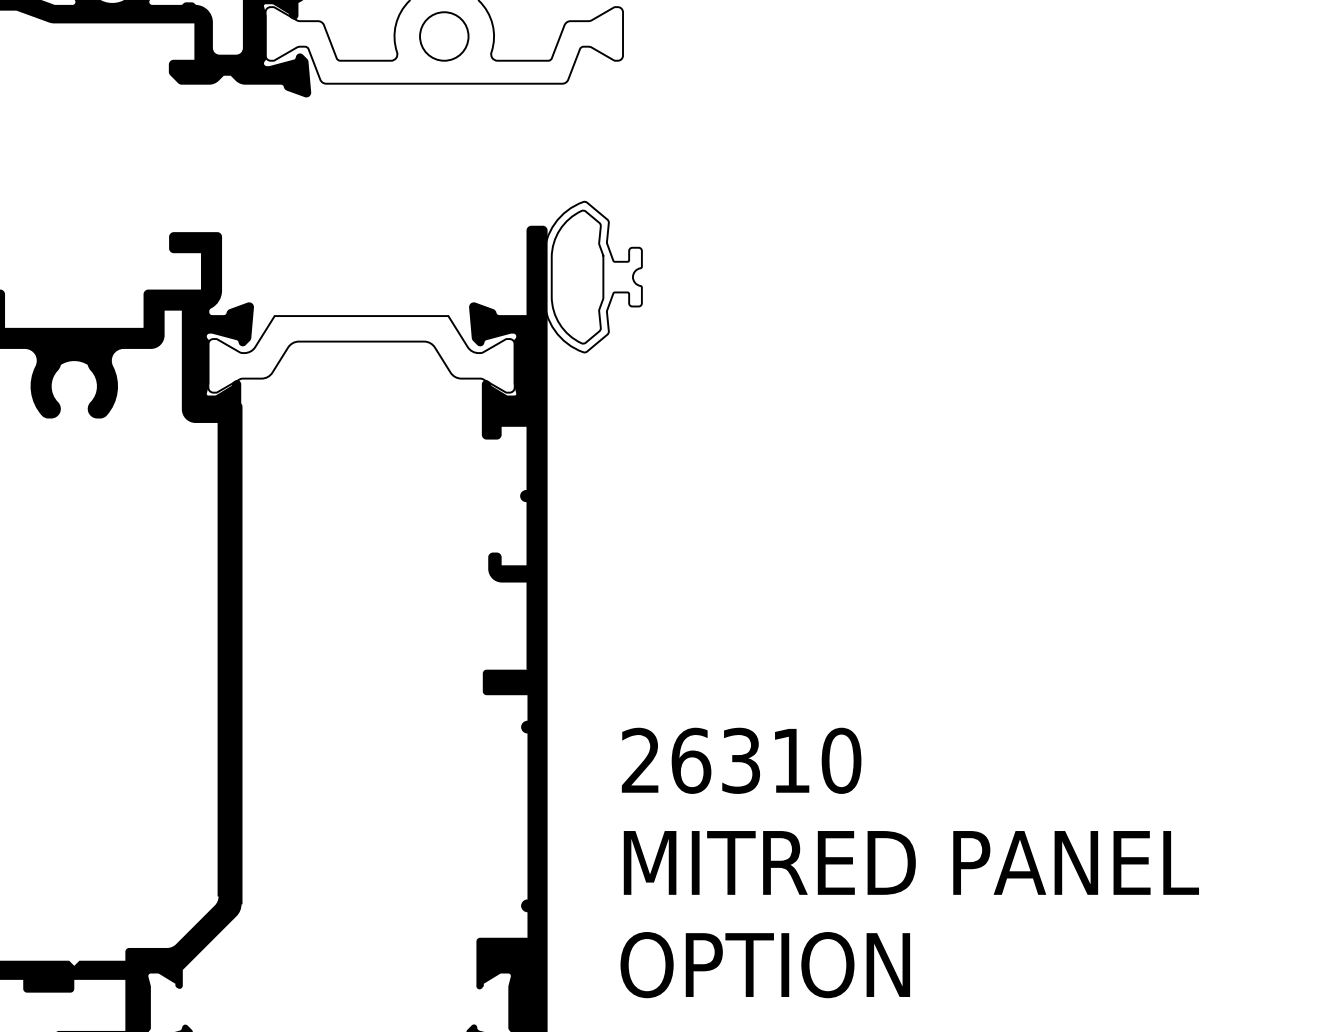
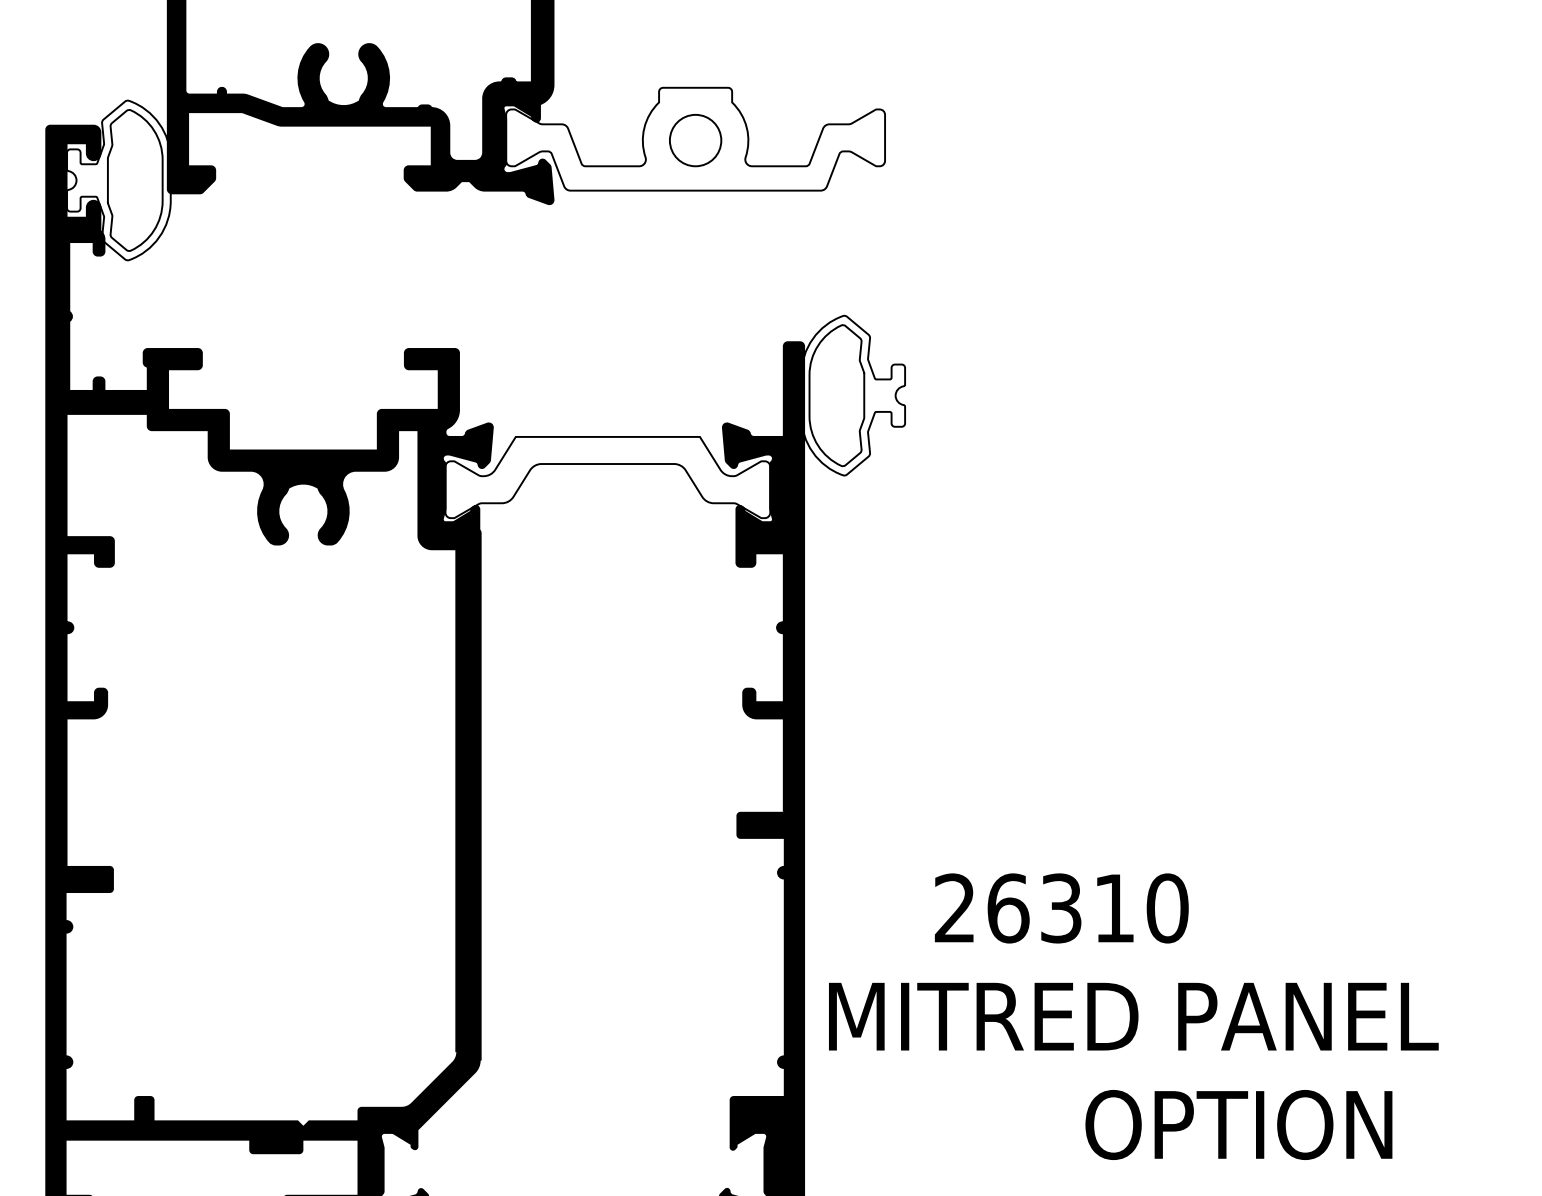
text: (741, 760) -> (1061, 908), moved
text: (911, 862) -> (1133, 1016), moved
text: (764, 964) -> (1238, 1124), moved

